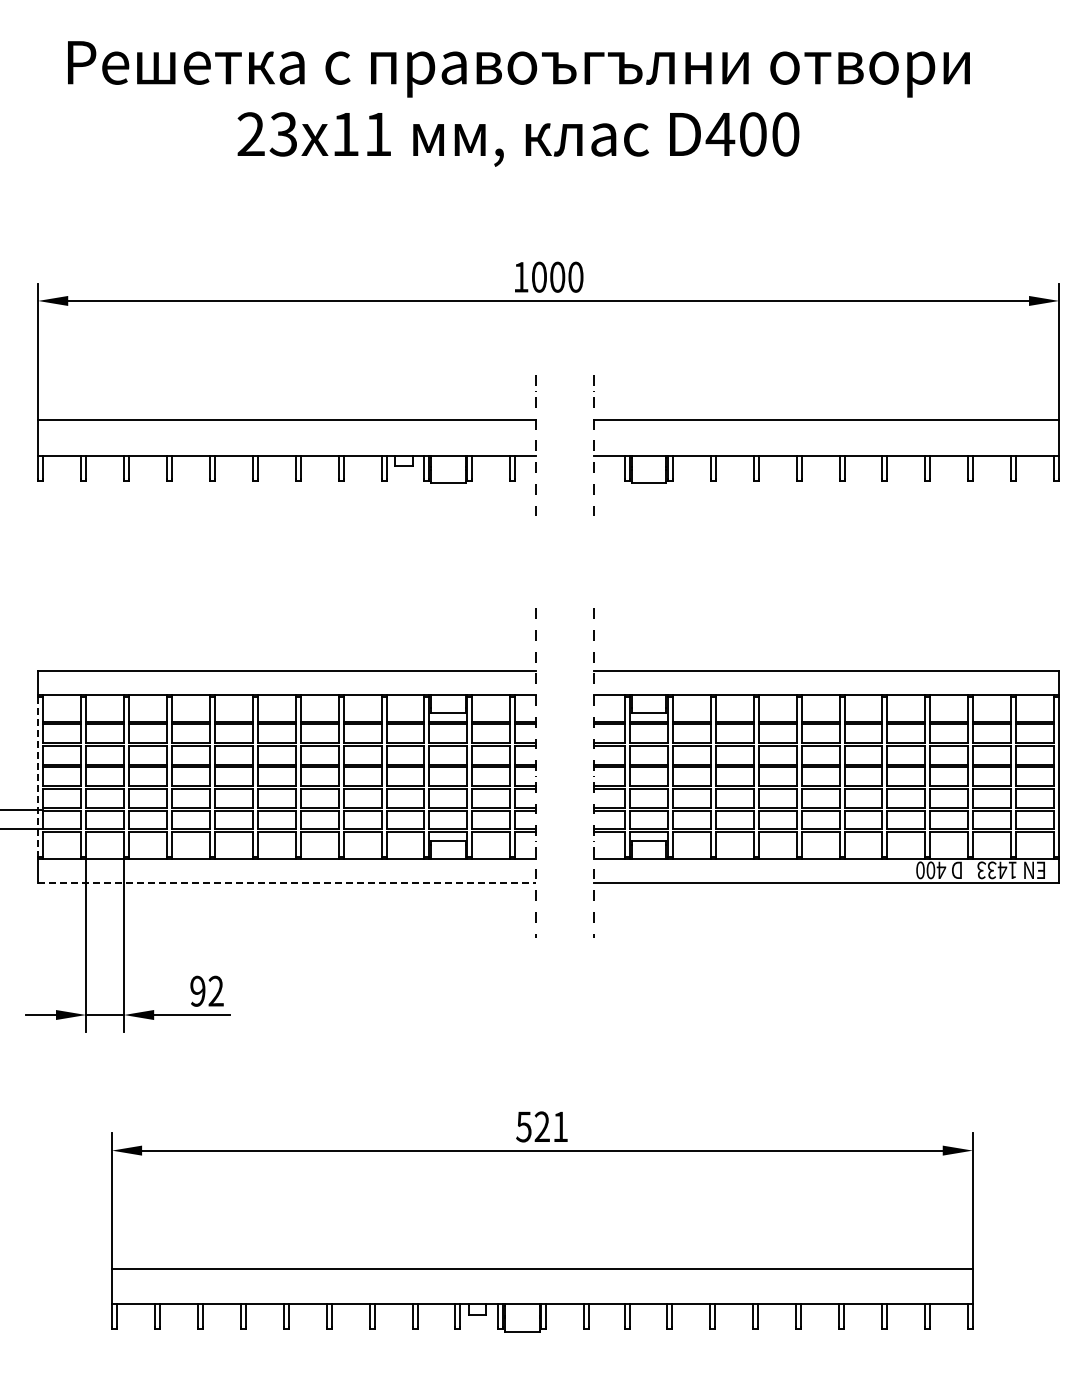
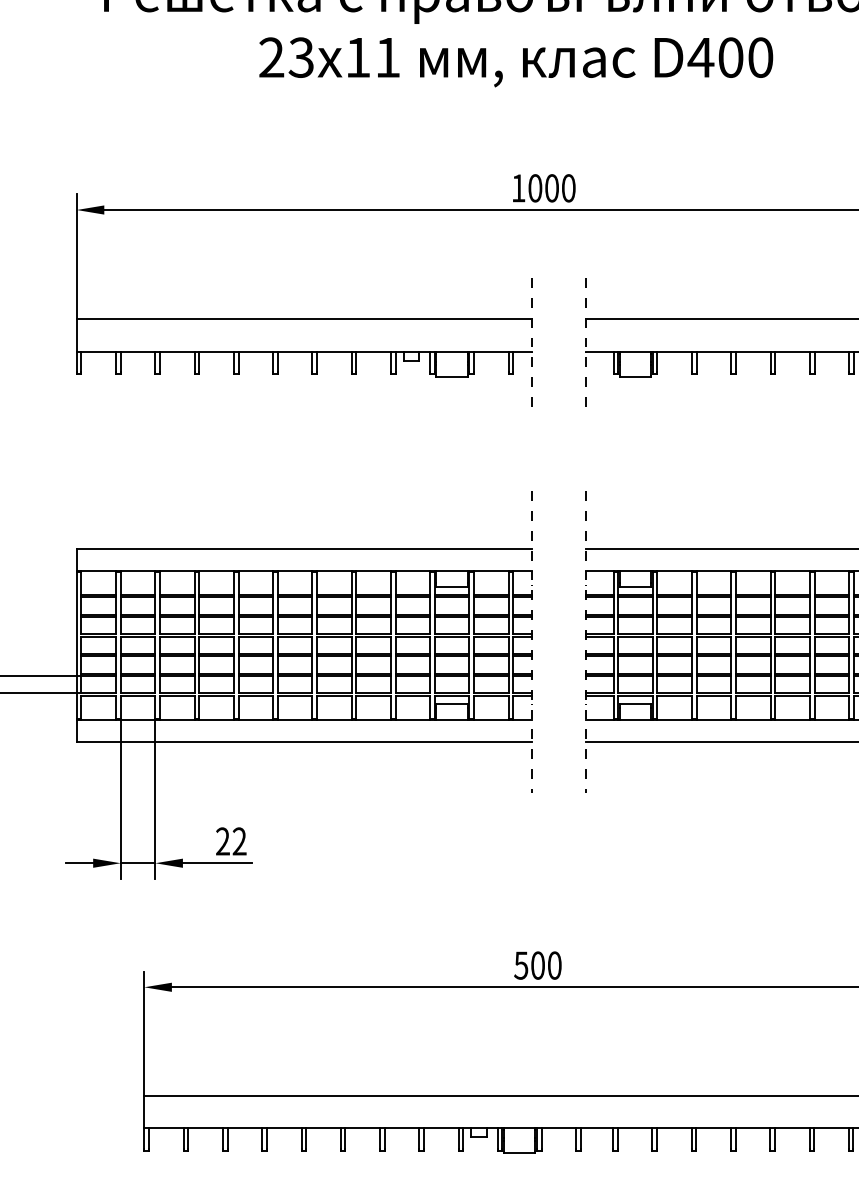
line: (38, 777) -> (77, 645), dashed -> solid
line: (286, 882) -> (304, 742), dashed -> solid
text: (197, 991) -> (222, 841), 92 -> 22
text: (551, 1126) -> (546, 965), 521 -> 500

